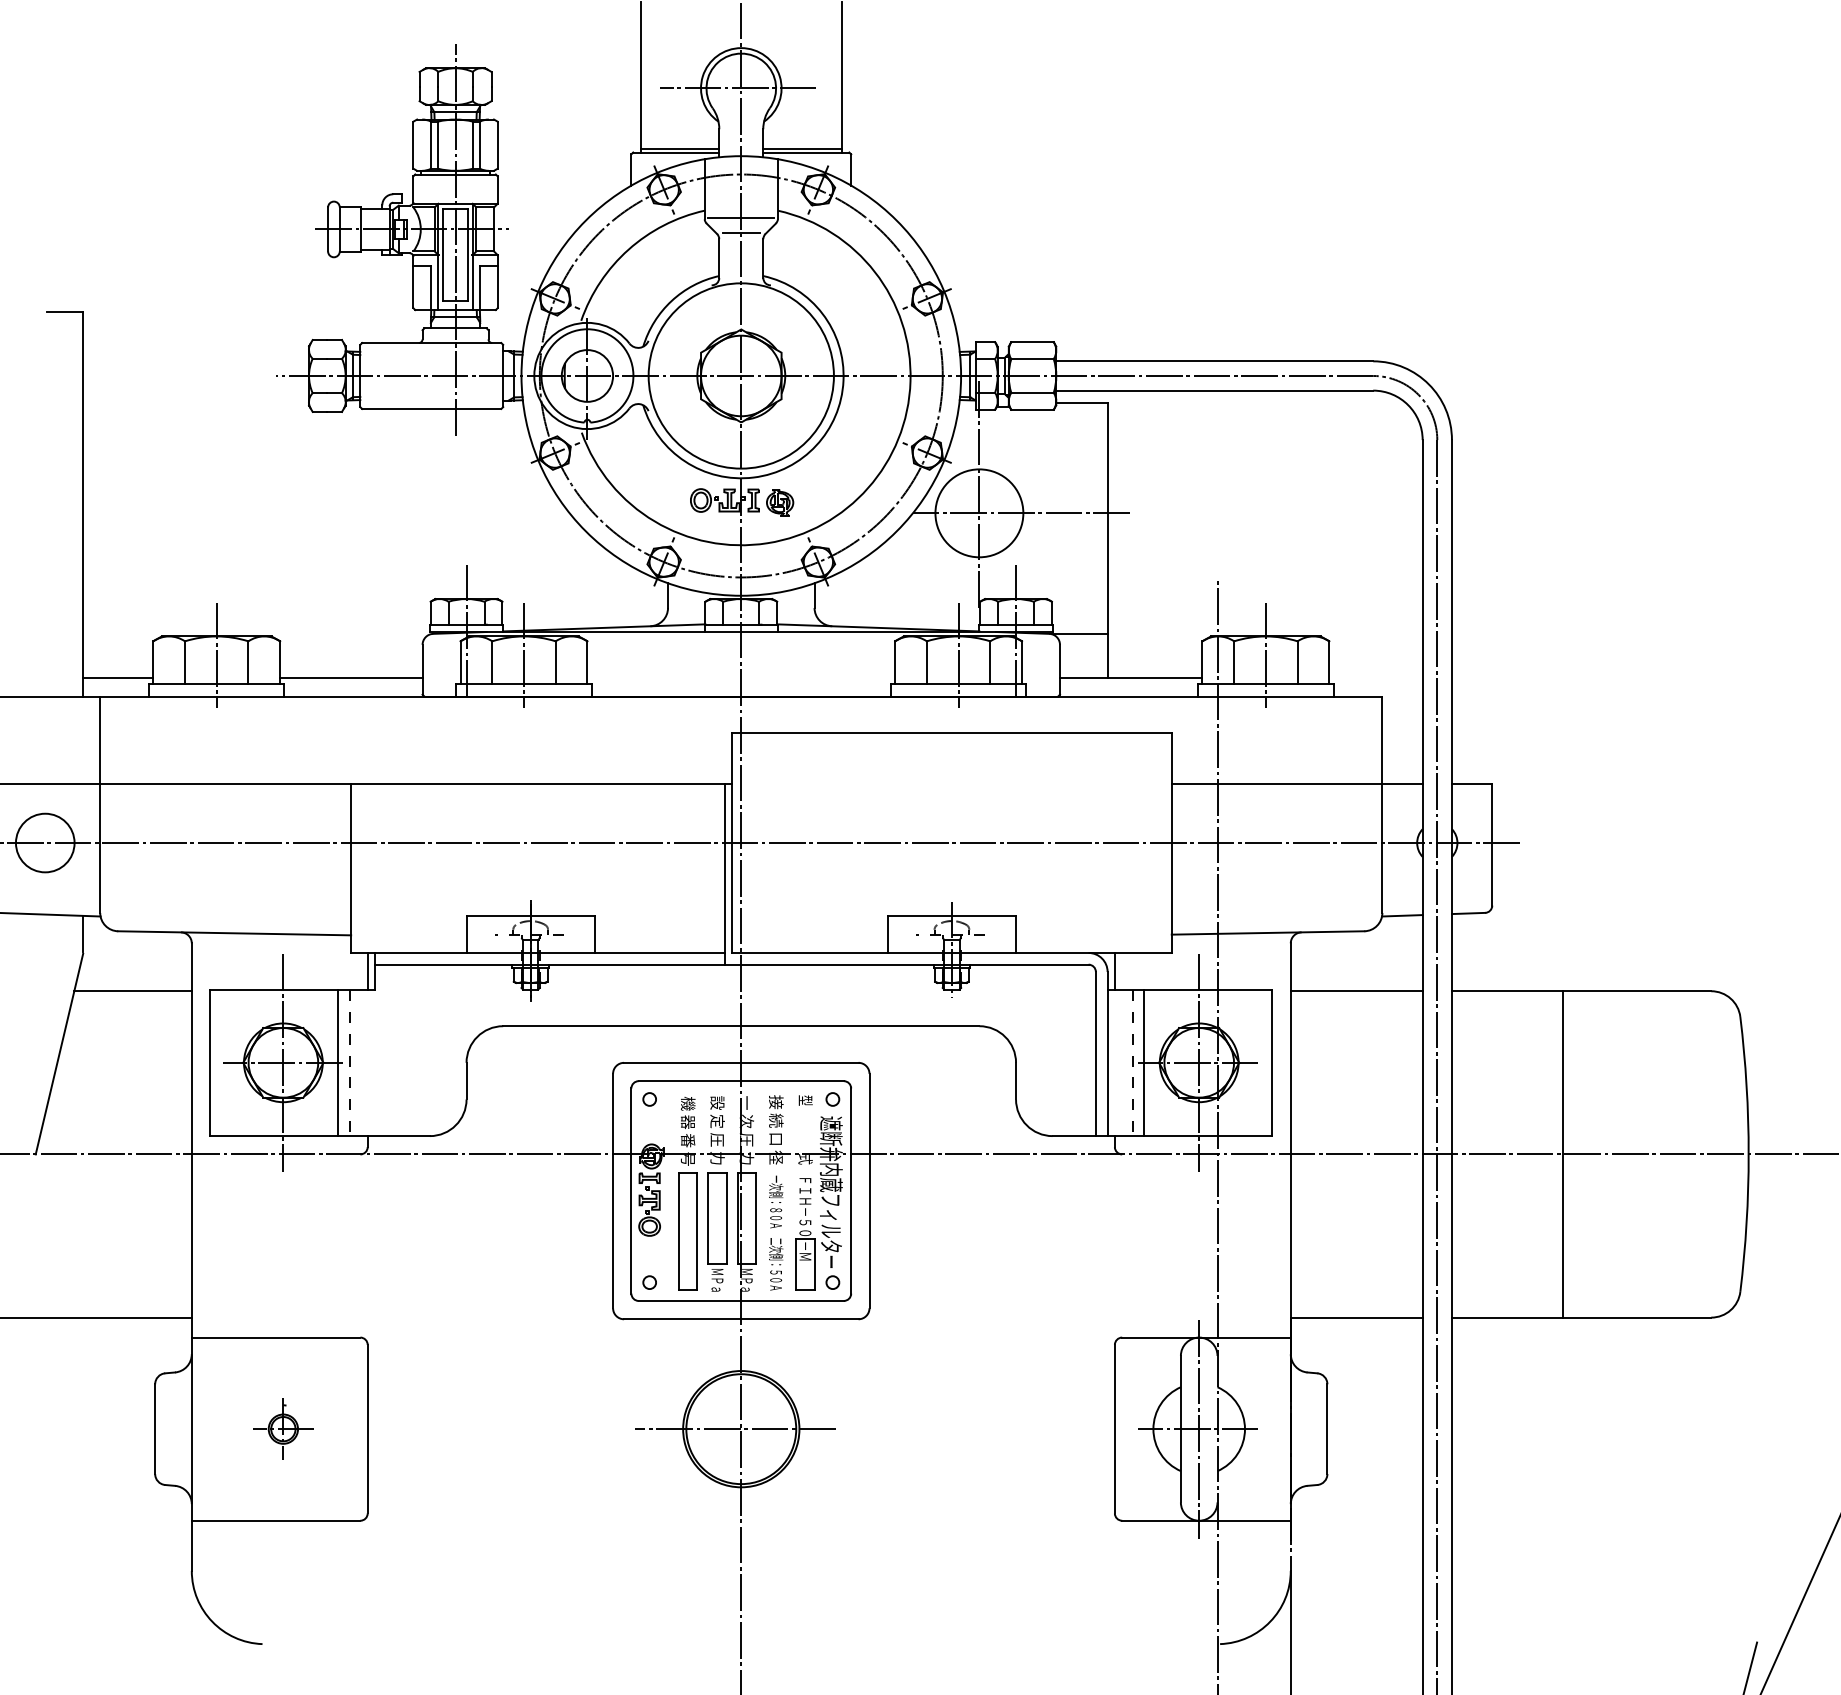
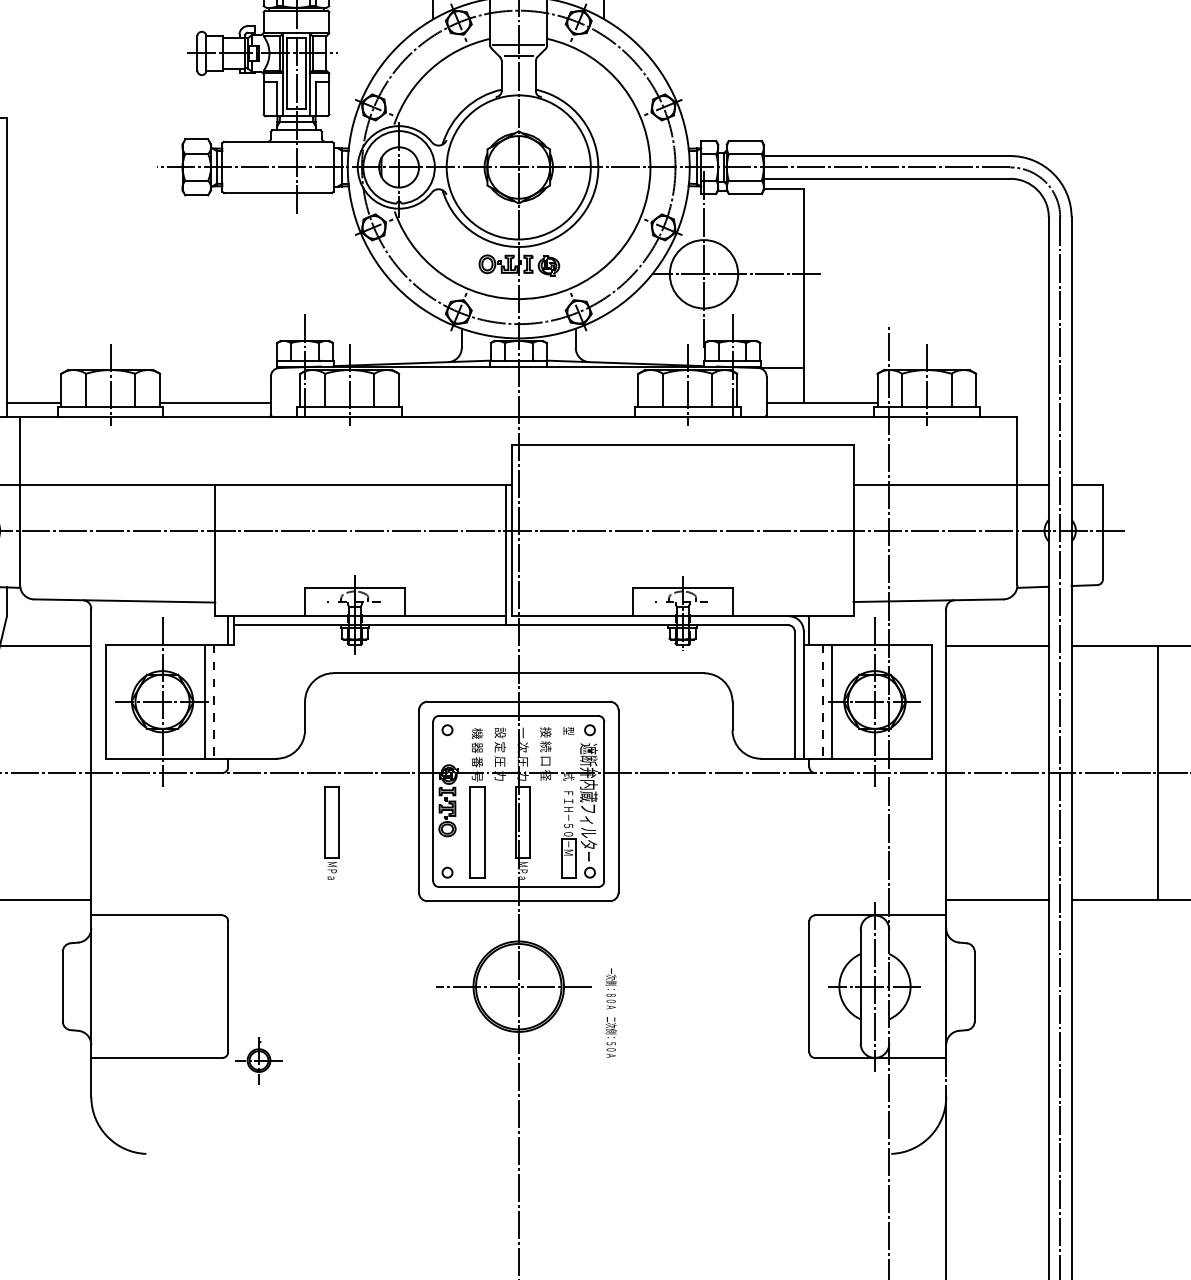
part: (717, 1231) -> (332, 832), moved
text: (776, 1232) -> (611, 1012), moved
part: (283, 1428) -> (259, 1060), moved

